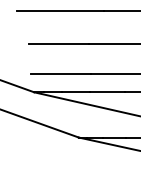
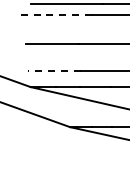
line: (60, 11) -> (53, 15), solid -> dashed
line: (61, 74) -> (54, 71), solid -> dashed

